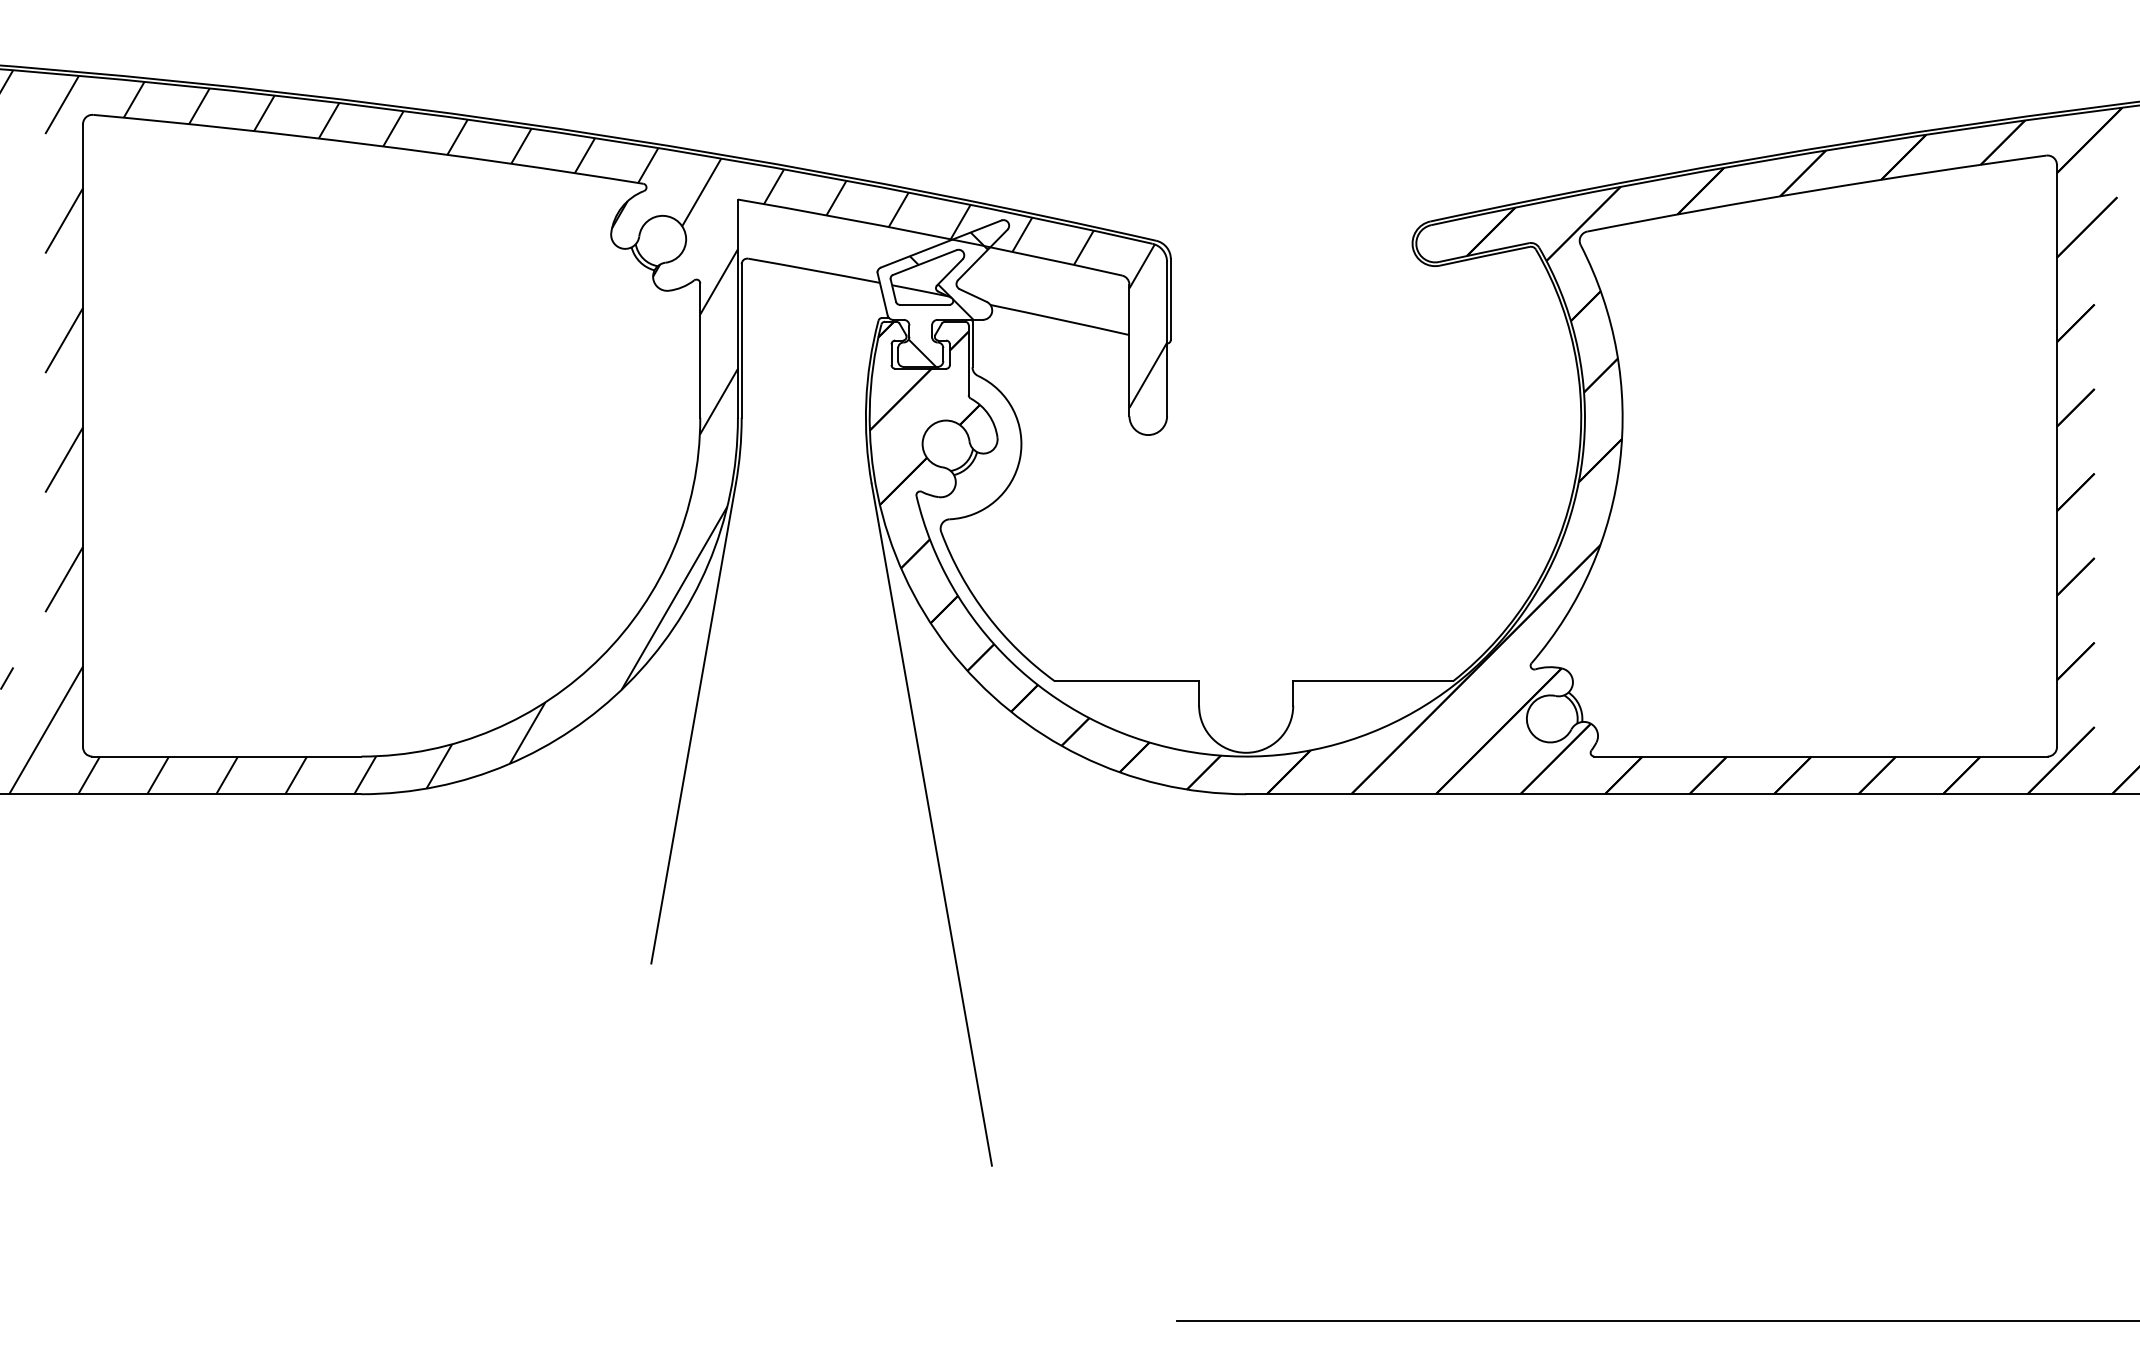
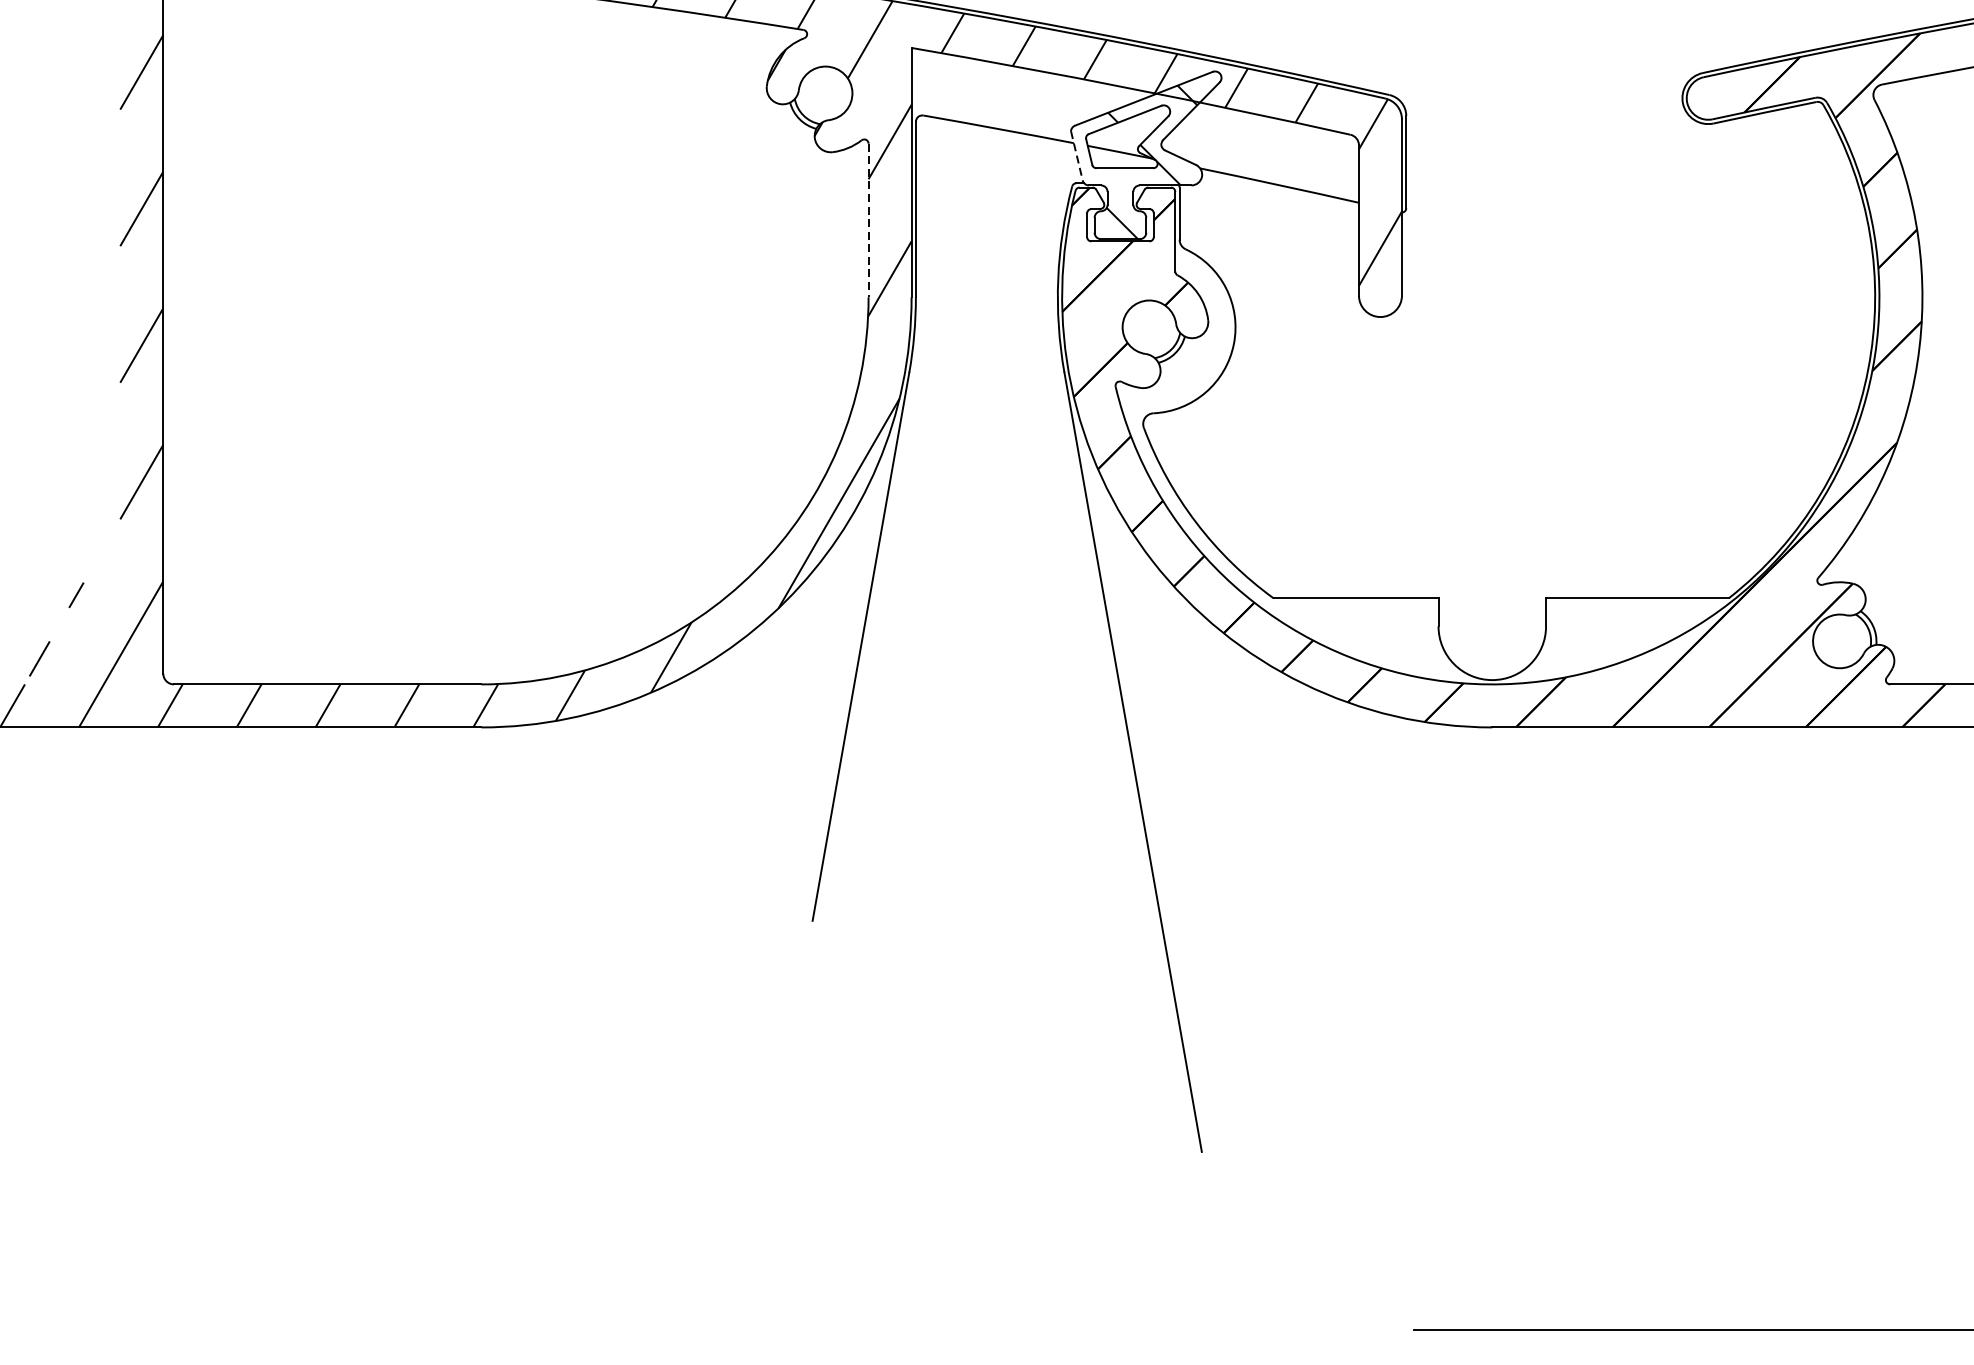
line: (882, 294) -> (1076, 156), solid -> dashed
line: (700, 351) -> (868, 221), solid -> dashed

